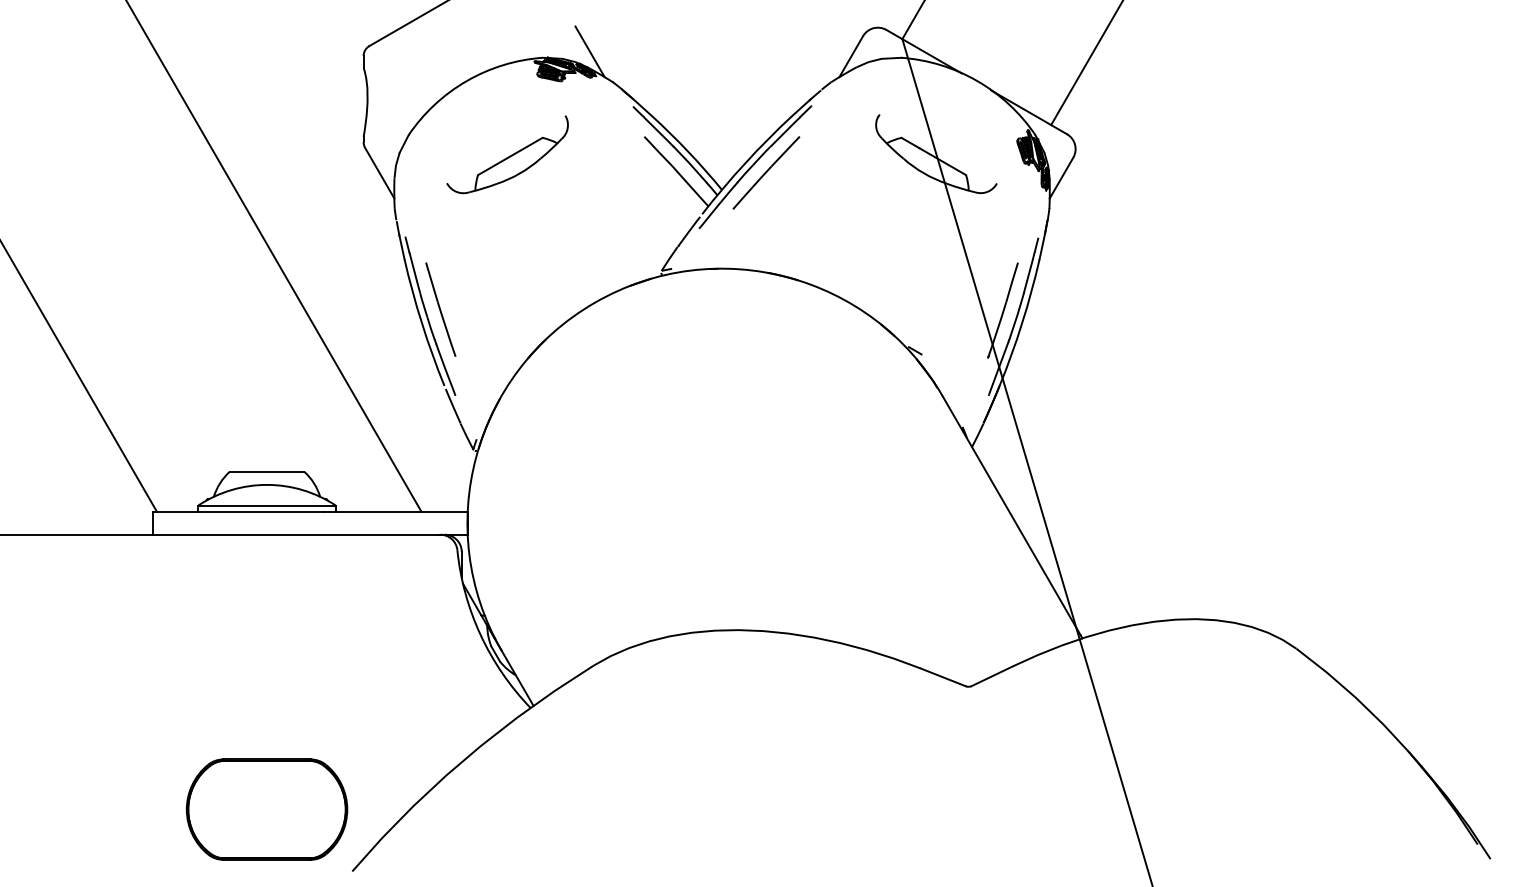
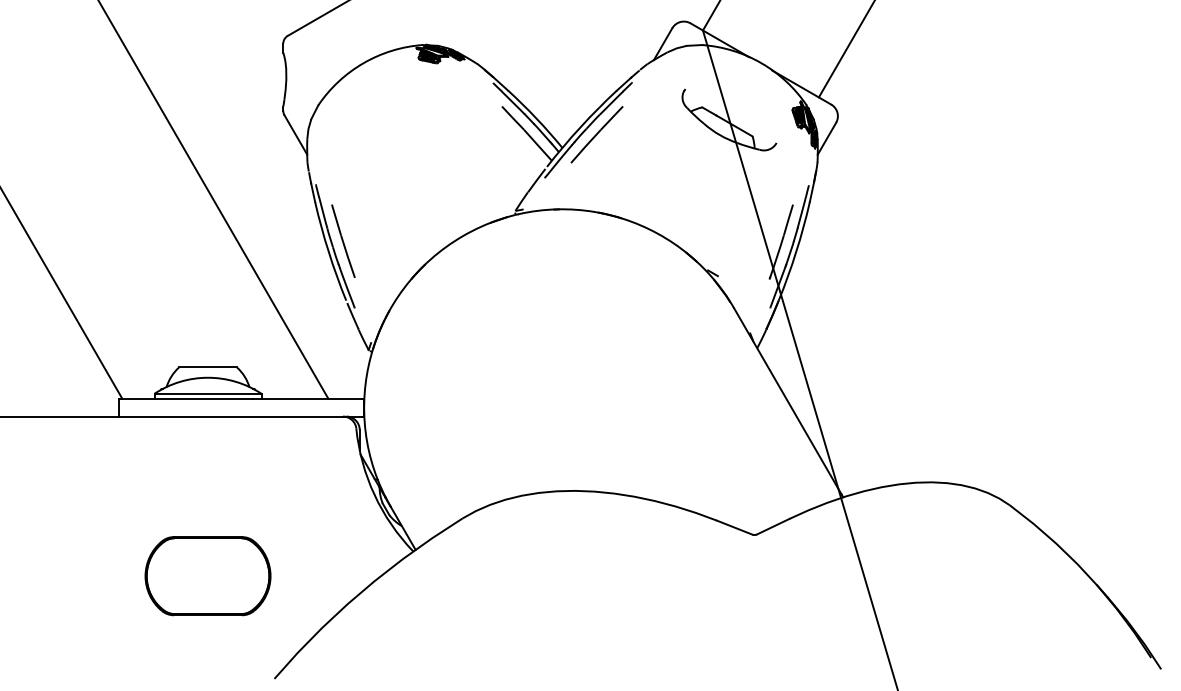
line: (589, 51) -> (459, 40), removed
part: (507, 154) -> (395, 120), removed
part: (266, 809) -> (207, 576), moved

